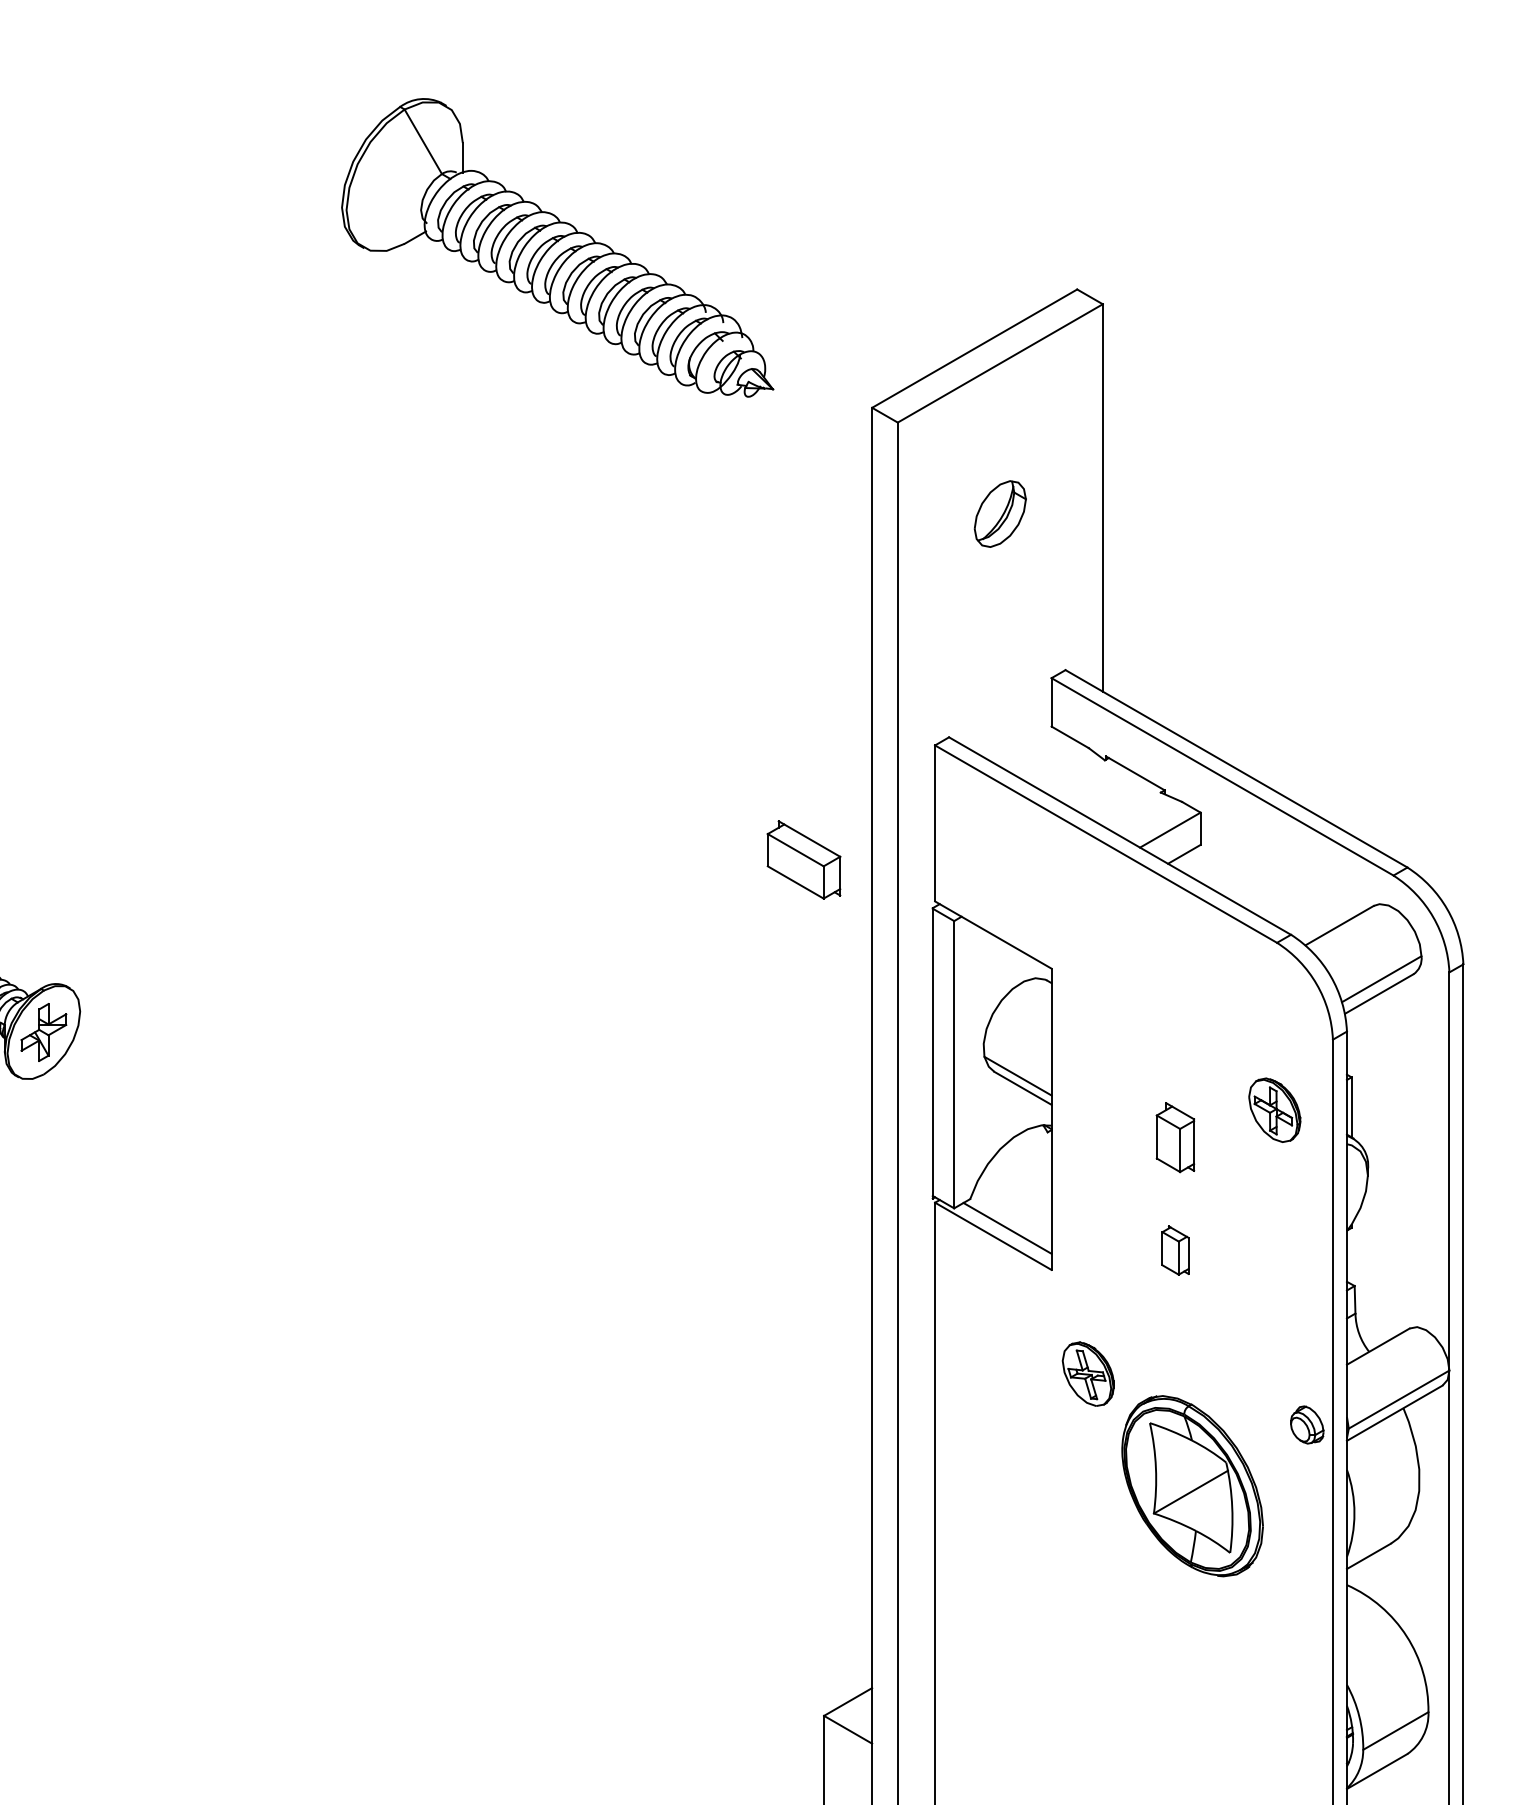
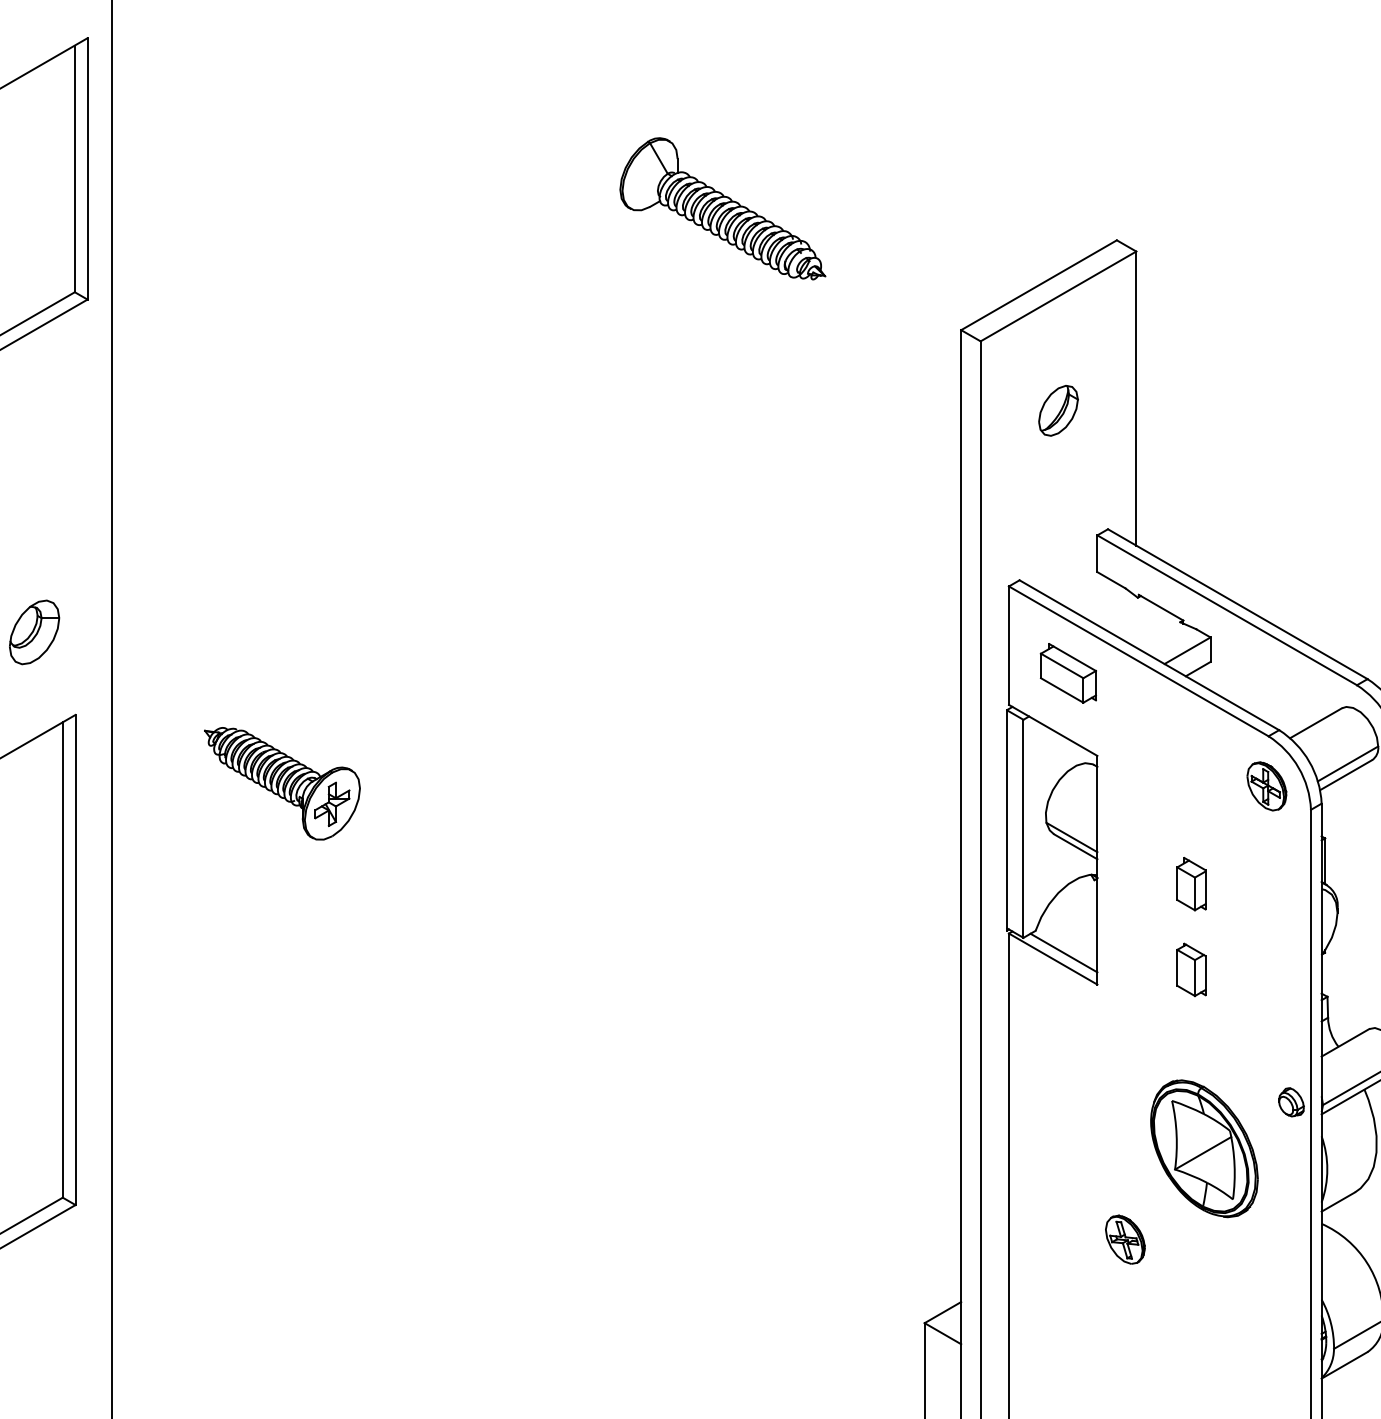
part: (557, 247) -> (722, 208), size x0.62
part: (802, 860) -> (1067, 673), moved
part: (1274, 1110) -> (1266, 786), moved
part: (1175, 1250) -> (1191, 969), size x1.43
part: (1088, 1373) -> (1125, 1239), moved

